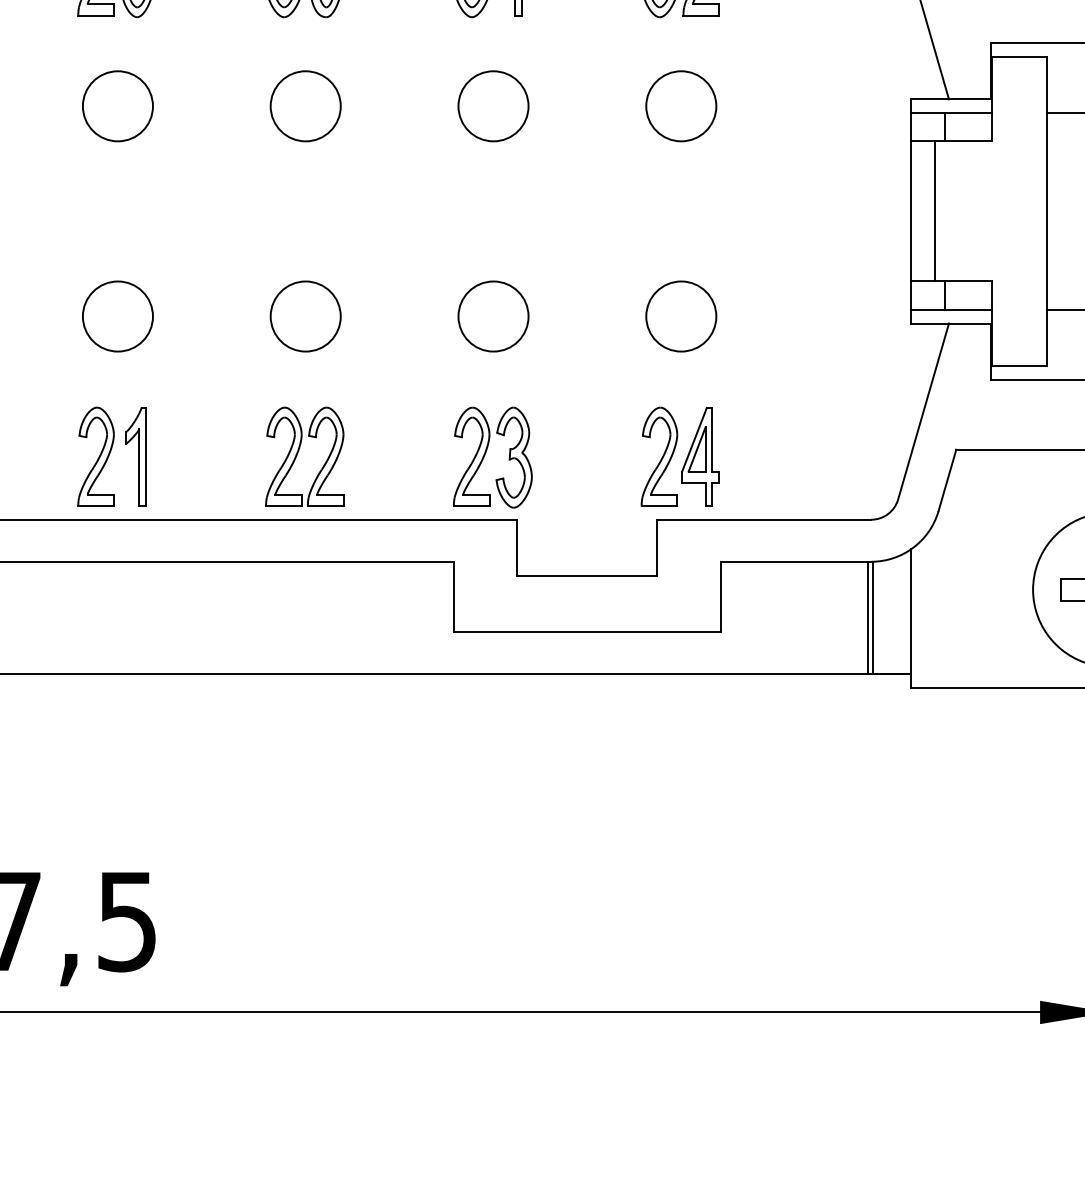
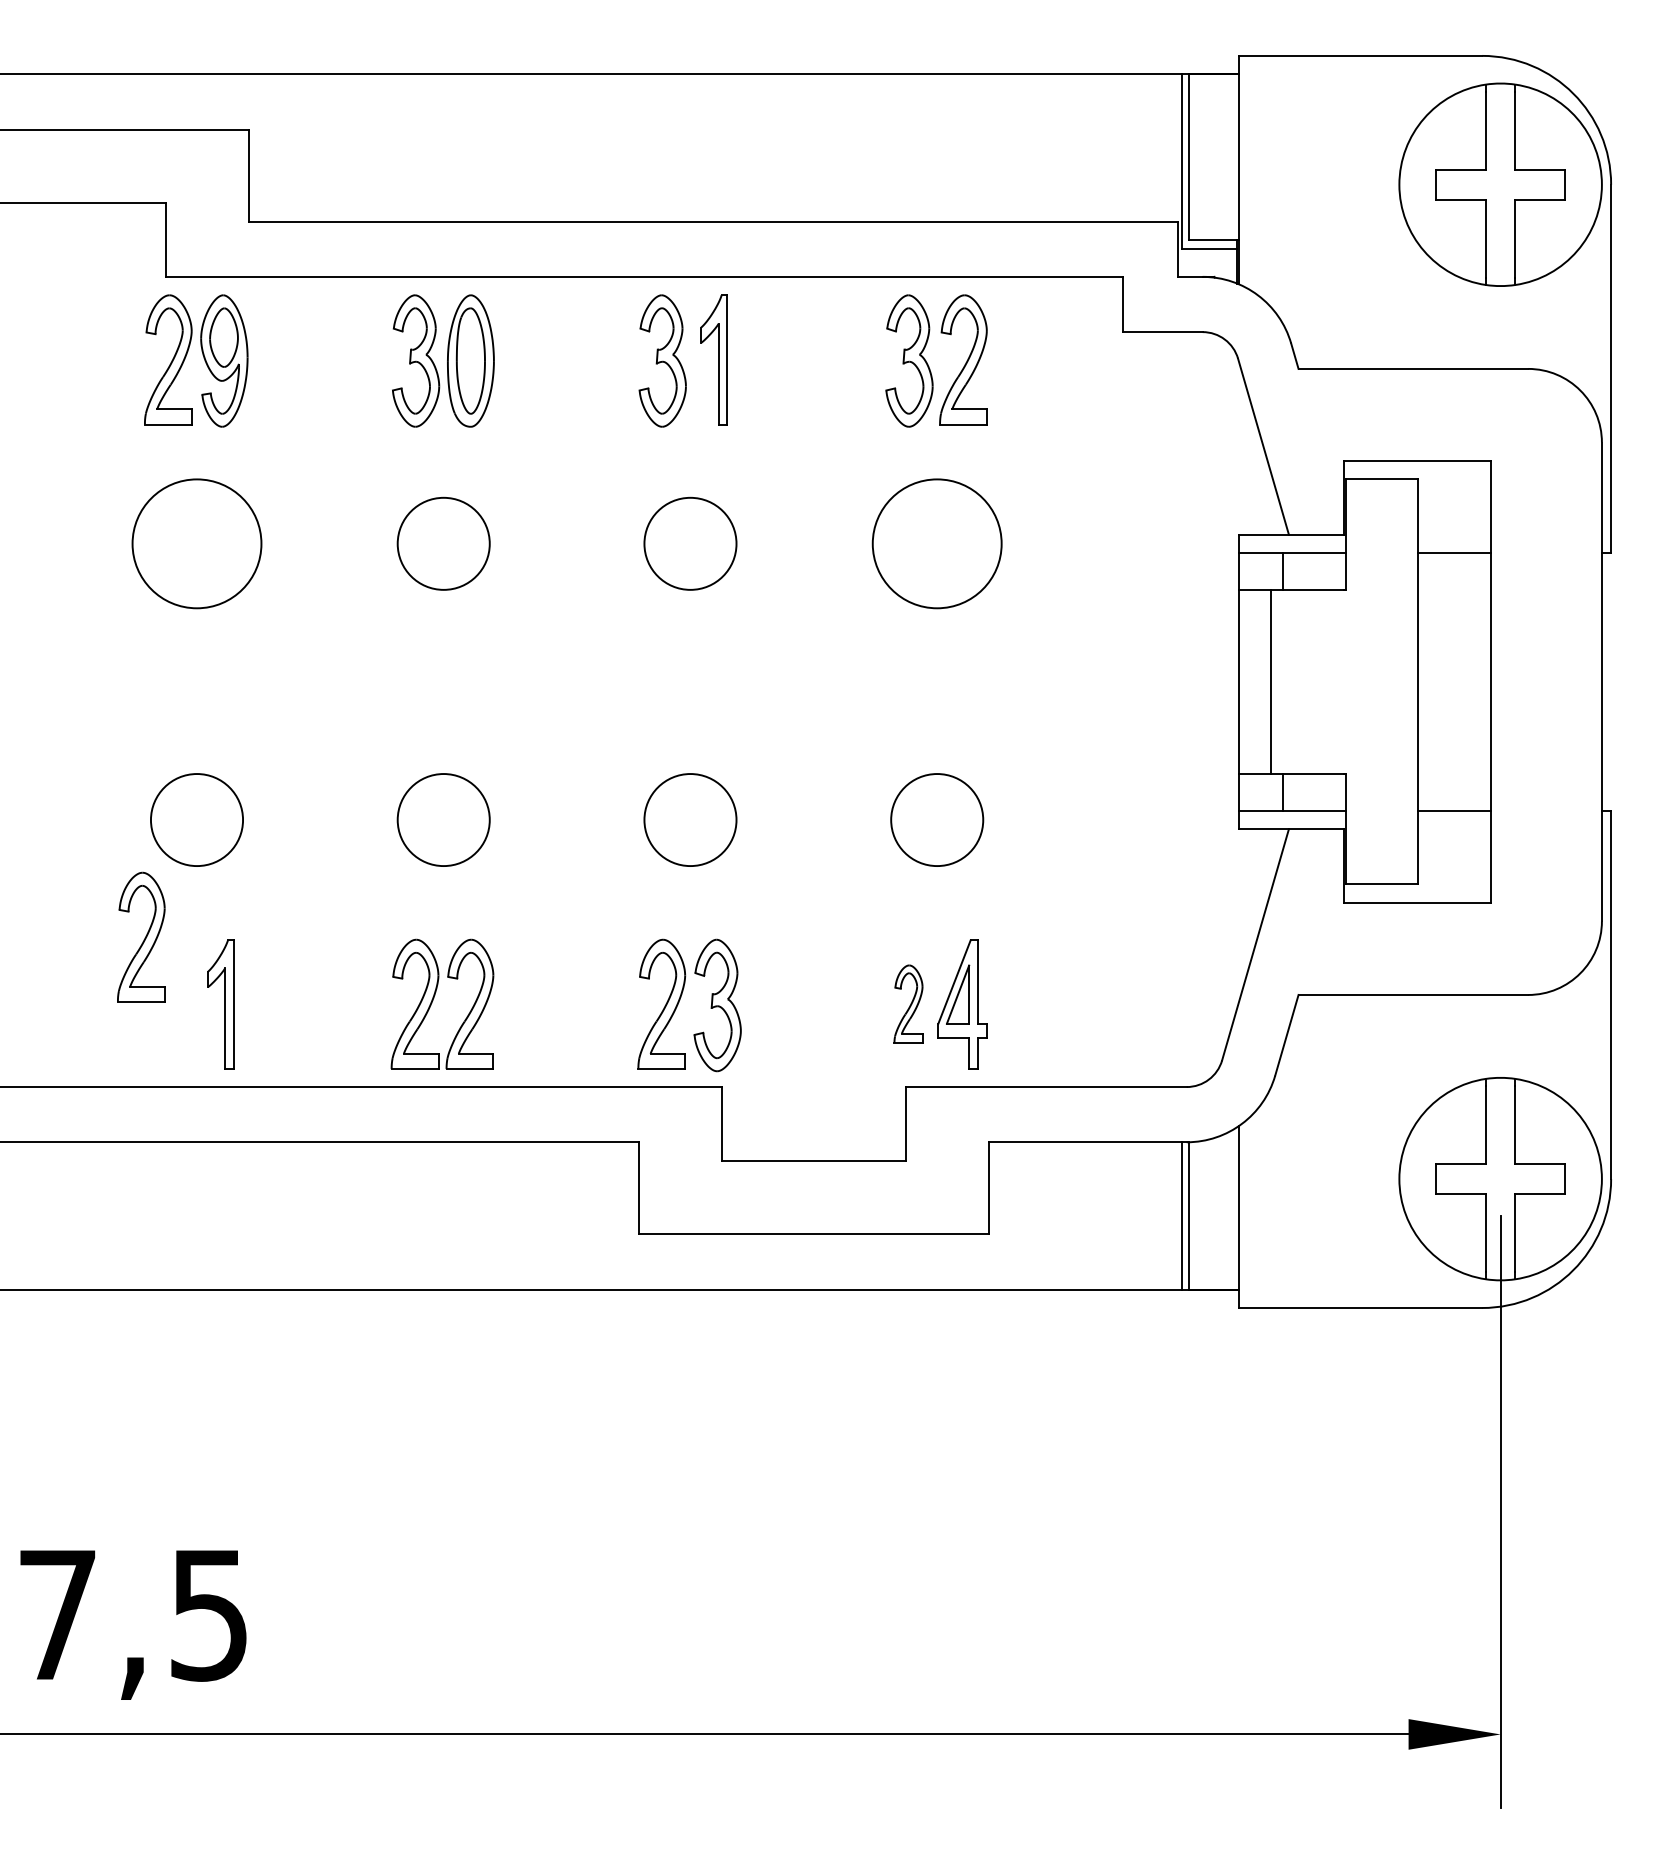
circle: (117, 106) -> (196, 543), size x1.4
circle: (681, 106) -> (937, 543), size x1.4
part: (96, 456) -> (141, 936), moved
part: (659, 456) -> (908, 1003), size x0.6

